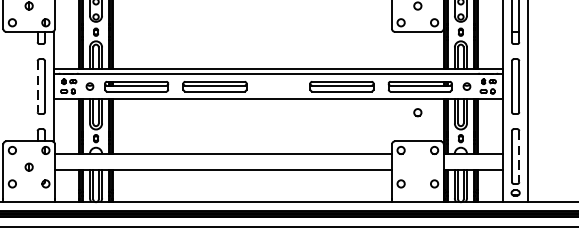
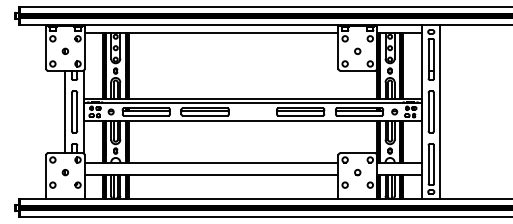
line: (29, 85) -> (65, 111), added
line: (37, 87) -> (71, 112), dashed -> solid
part: (417, 112) -> (357, 172), moved
line: (519, 157) -> (434, 165), dashed -> solid

